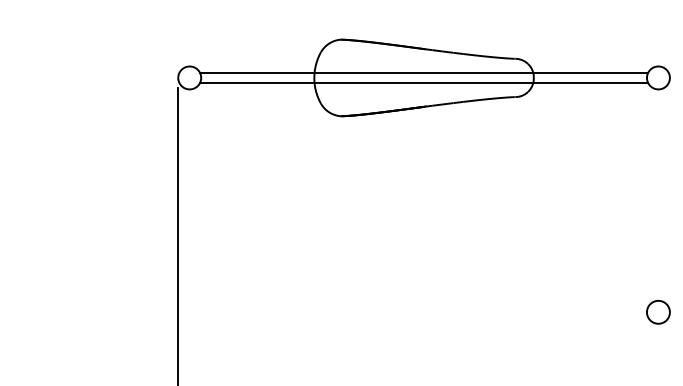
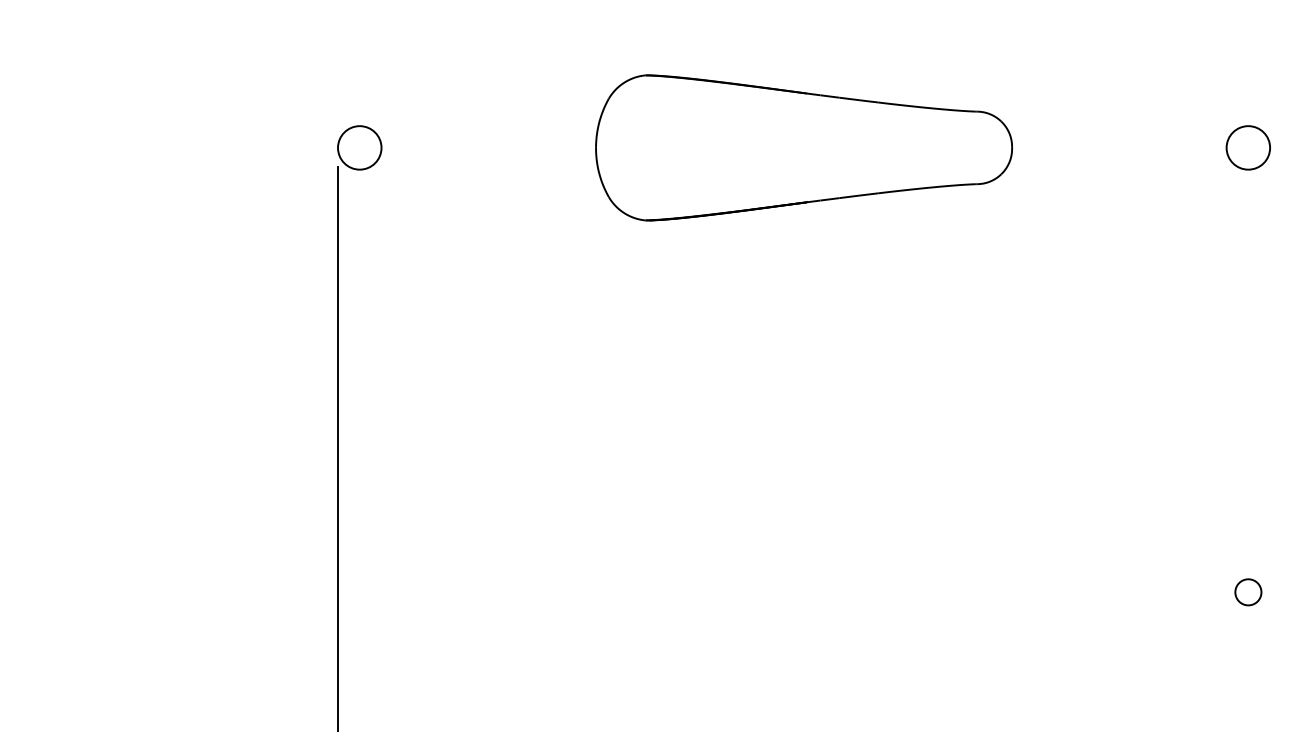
line: (424, 73) -> (804, 139), removed
line: (424, 82) -> (804, 156), removed
circle: (658, 312) -> (1248, 592), size x0.6

